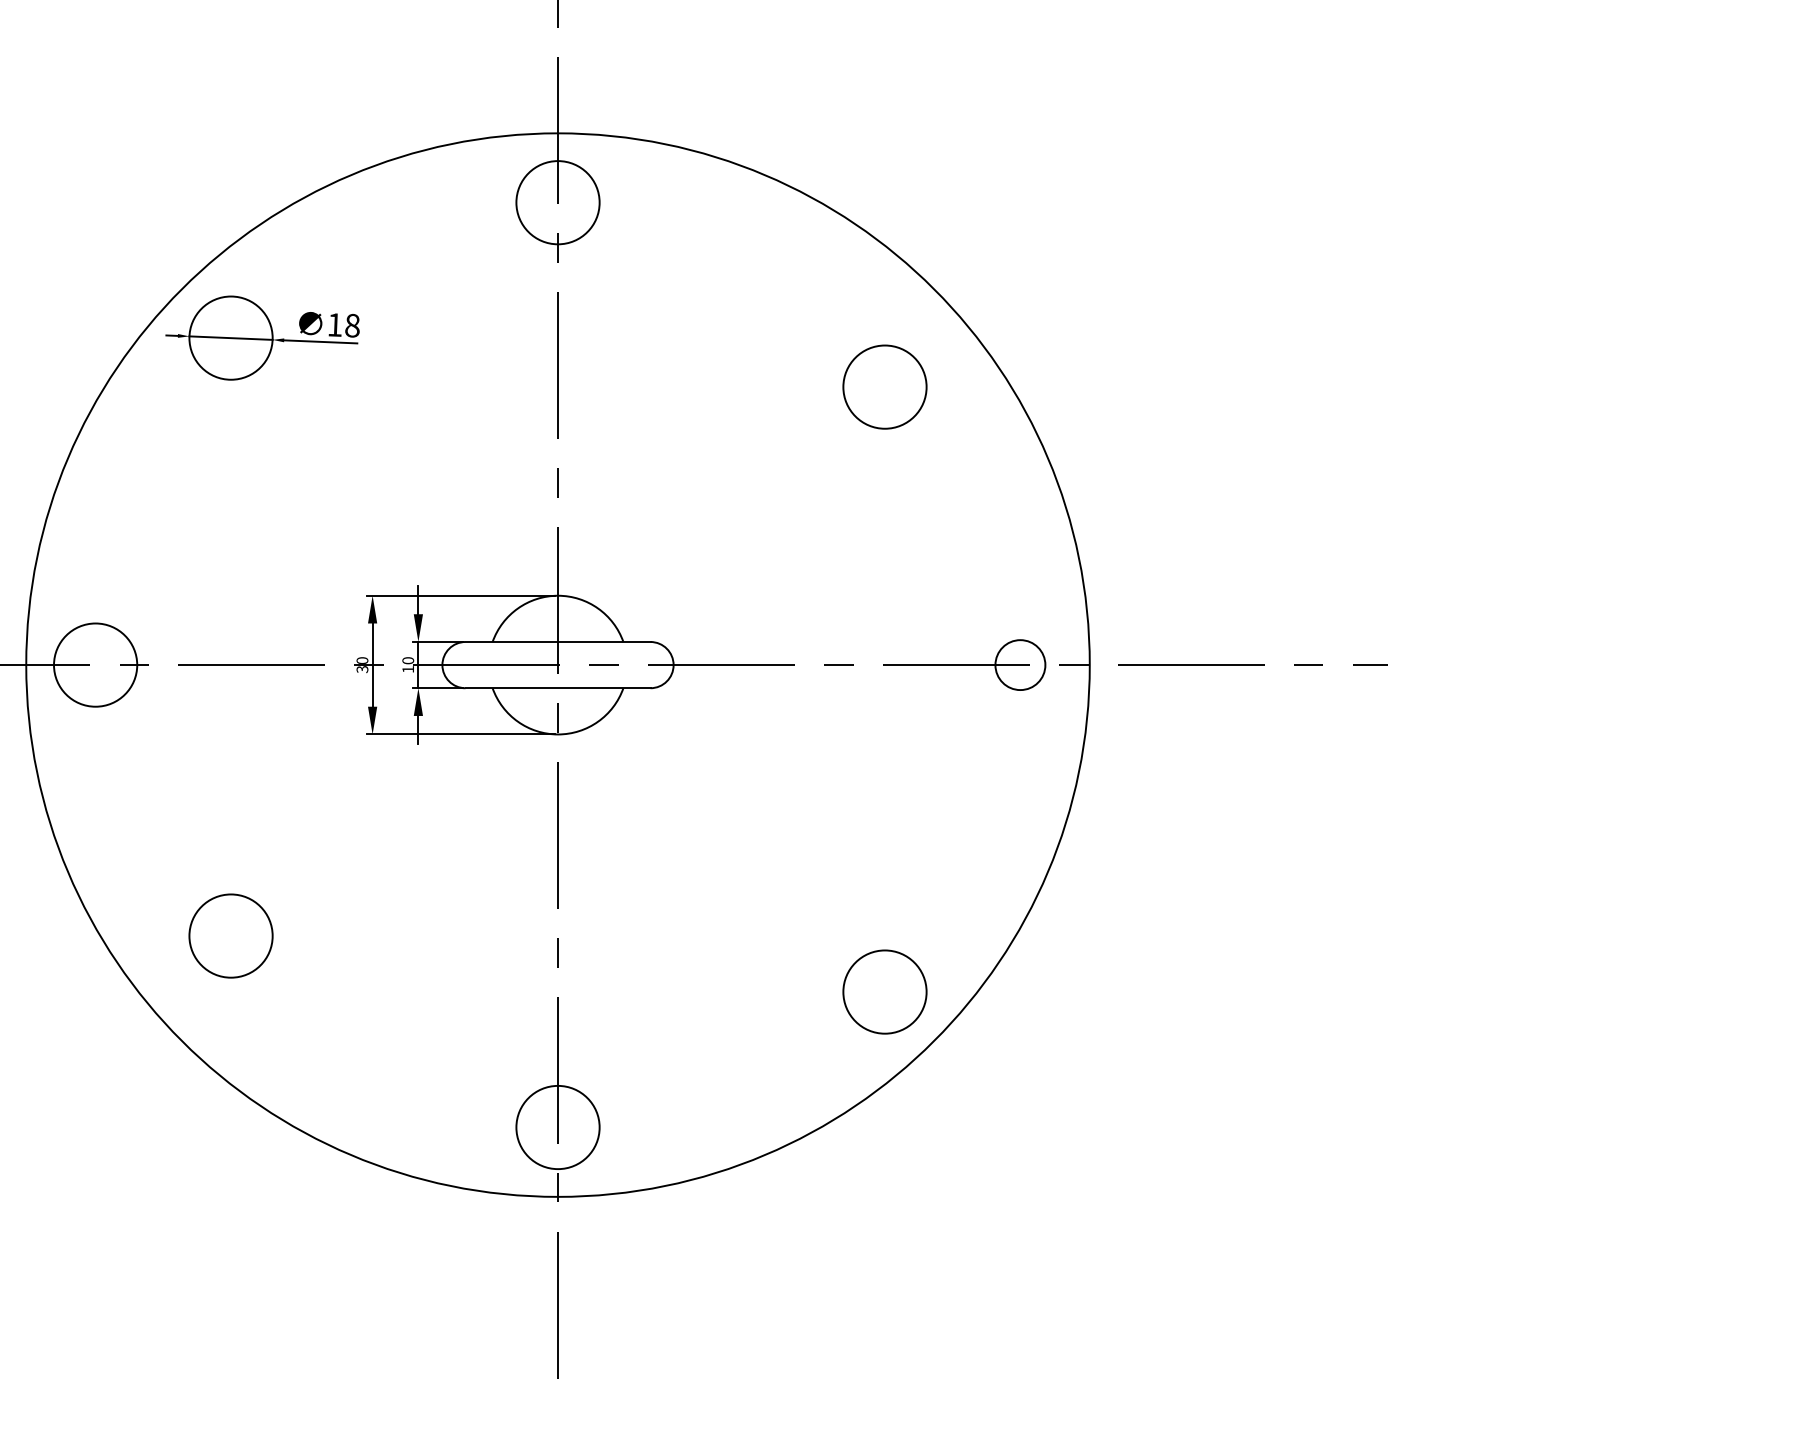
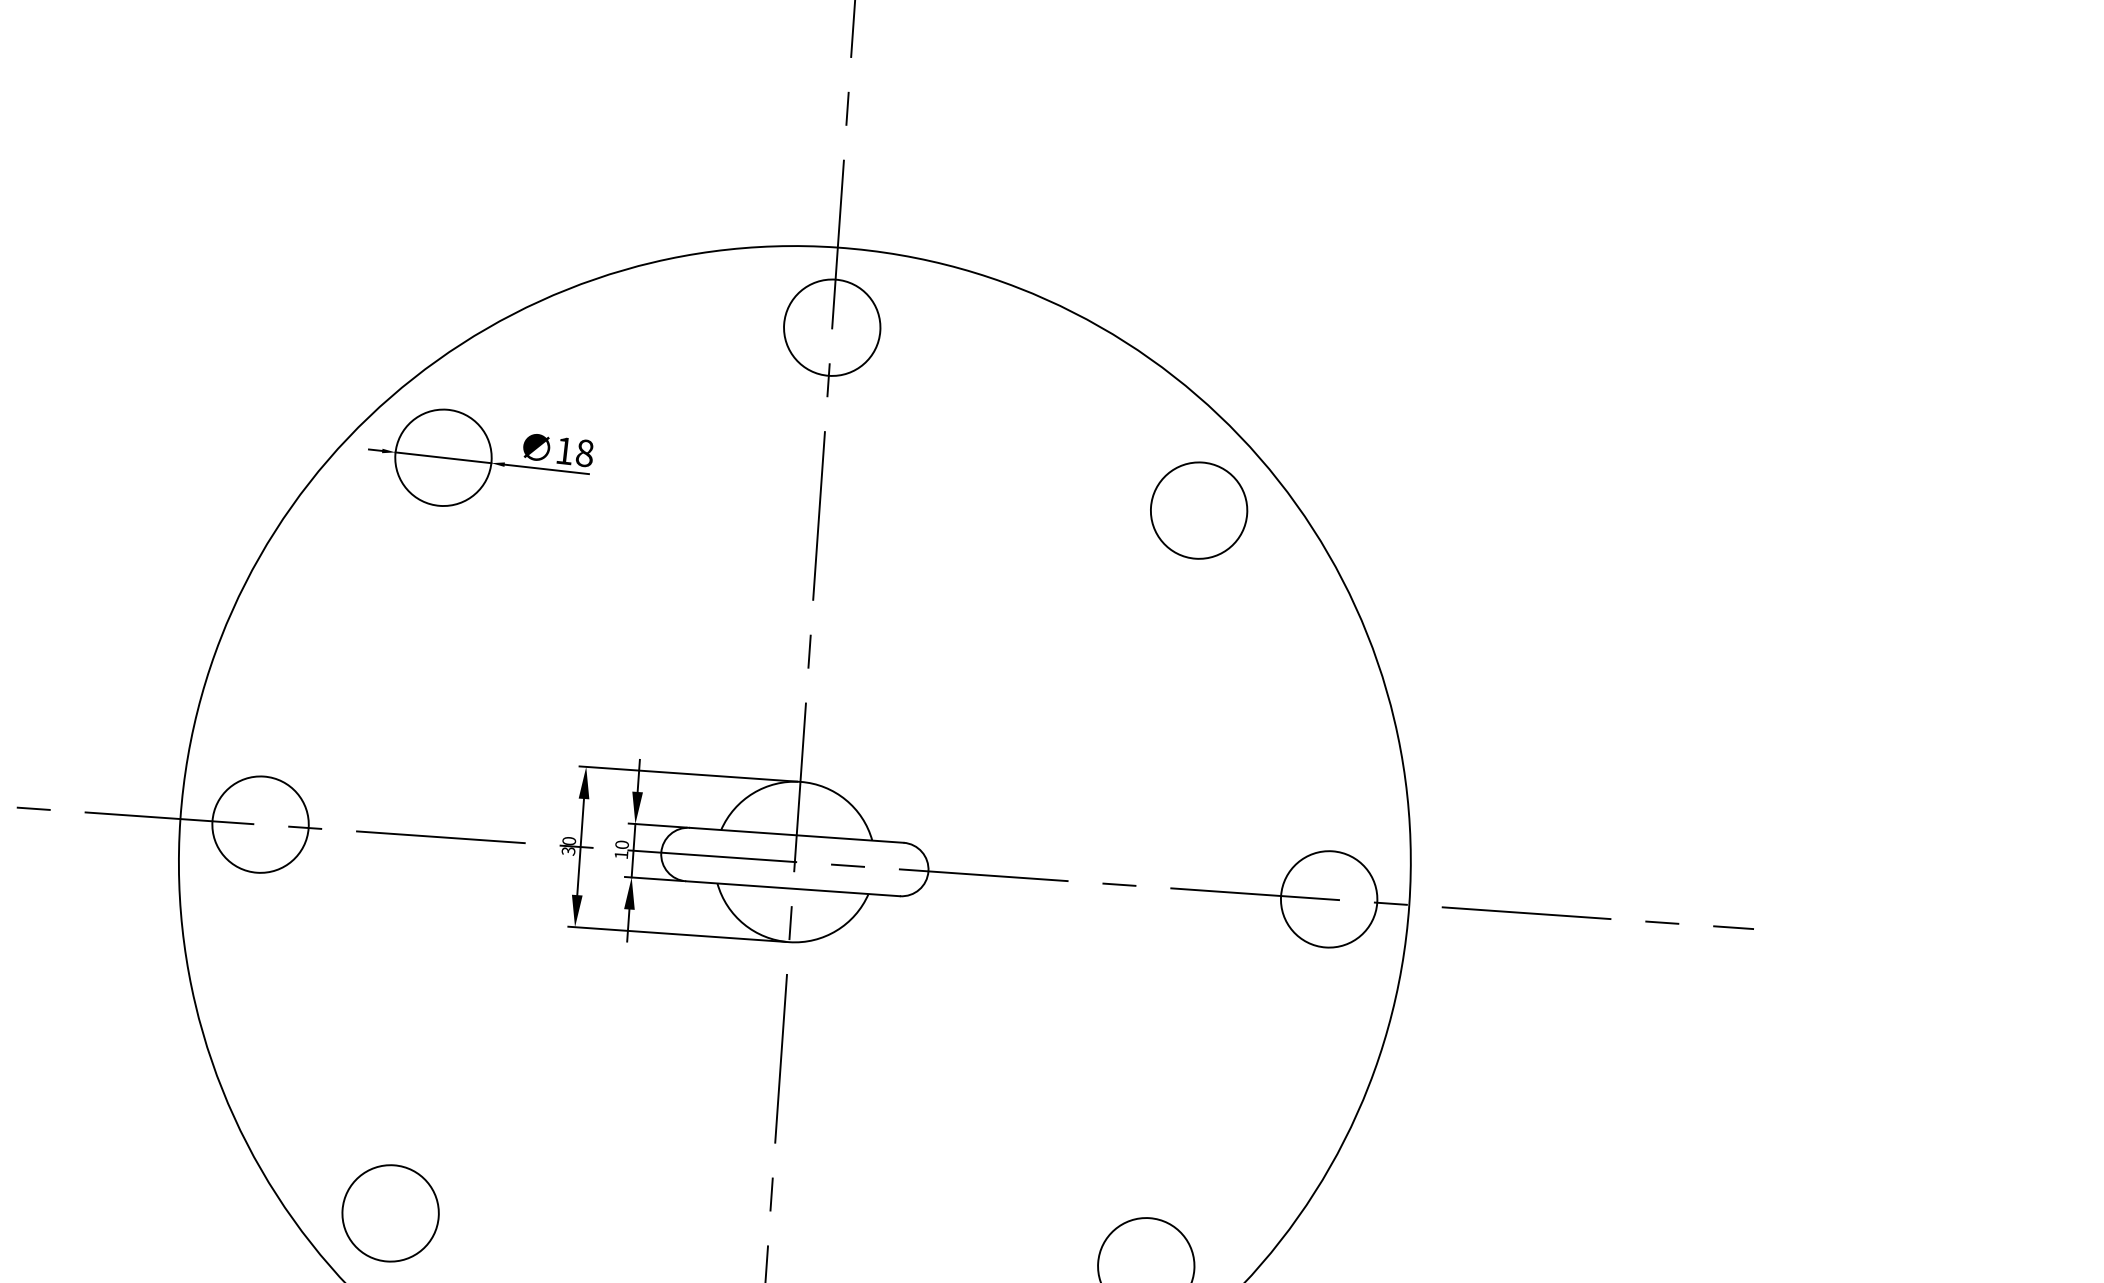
circle: (884, 386) -> (1198, 509), moved
circle: (1020, 664) -> (1329, 898), size x1.67
circle: (230, 935) -> (390, 1212), moved

